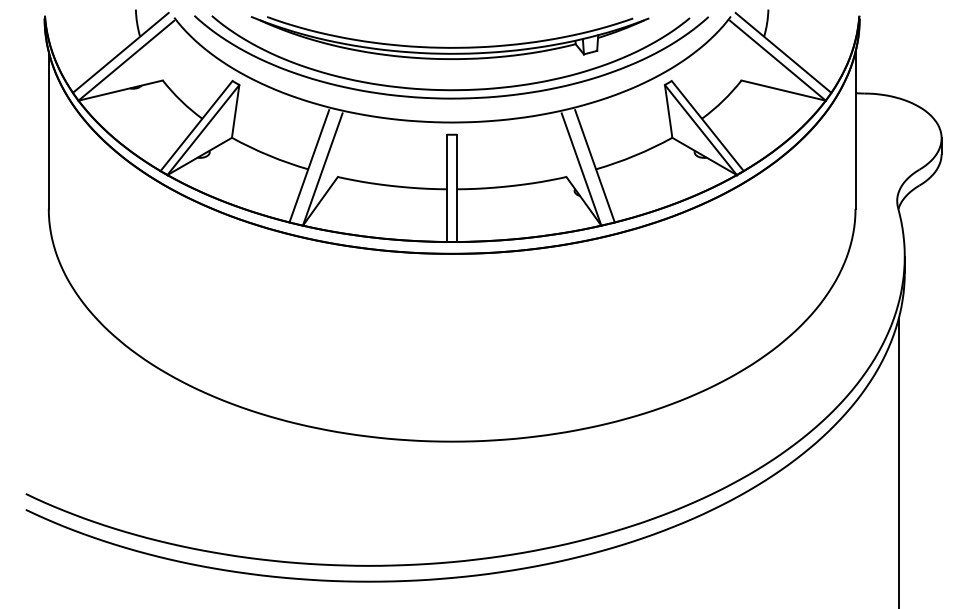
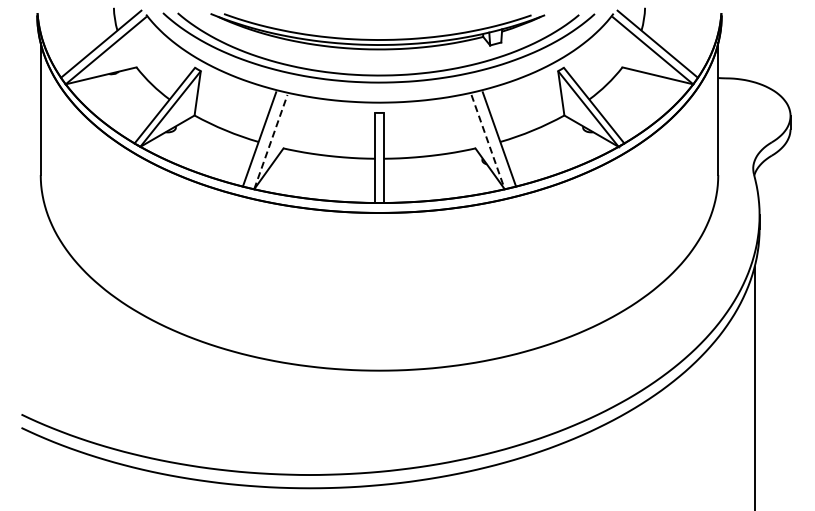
line: (323, 168) -> (271, 141), solid -> dashed
line: (581, 169) -> (488, 142), solid -> dashed

